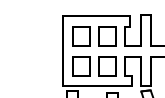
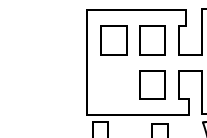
part: (81, 66) -> (113, 85), removed

